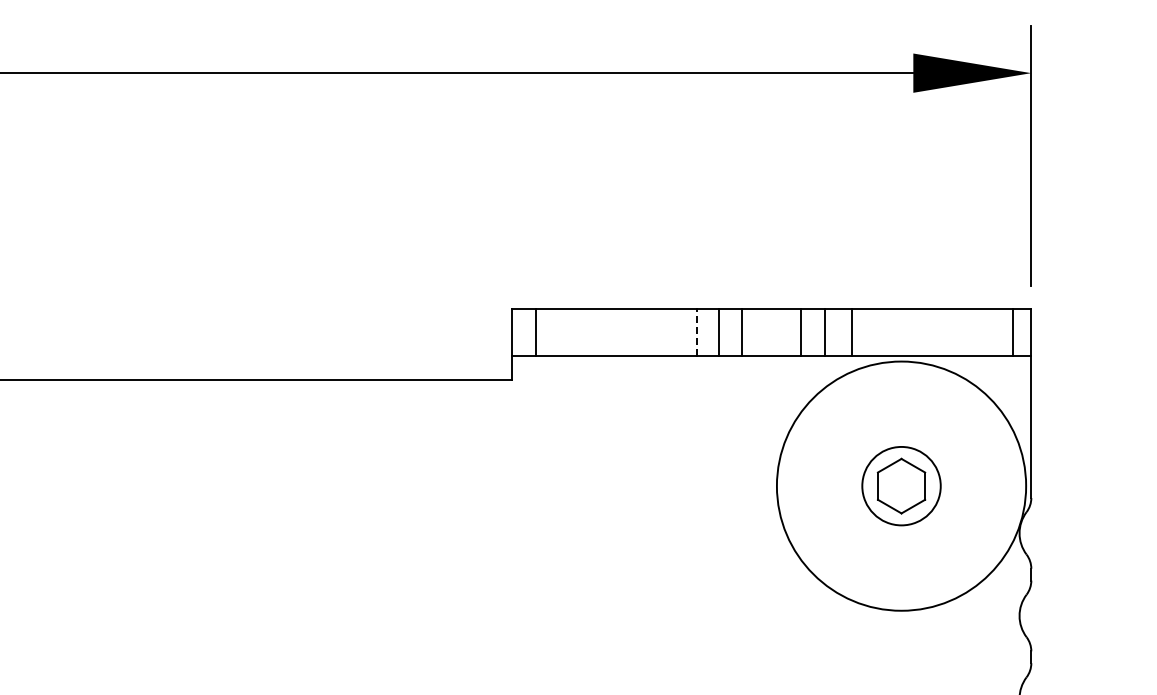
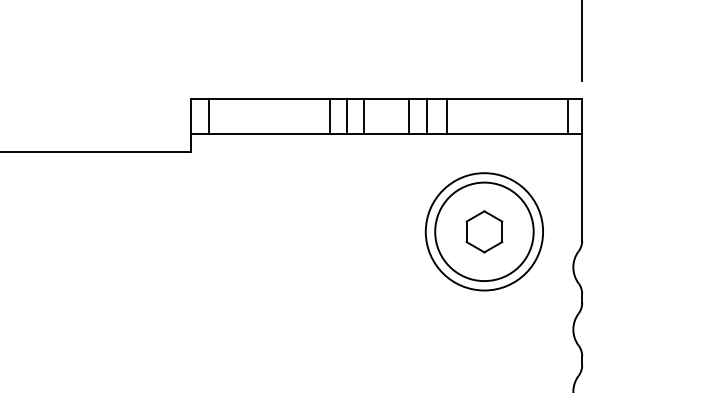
line: (696, 332) -> (330, 116), dashed -> solid
circle: (901, 485) -> (484, 231), size x1.67
circle: (901, 486) -> (484, 232), size x0.62

